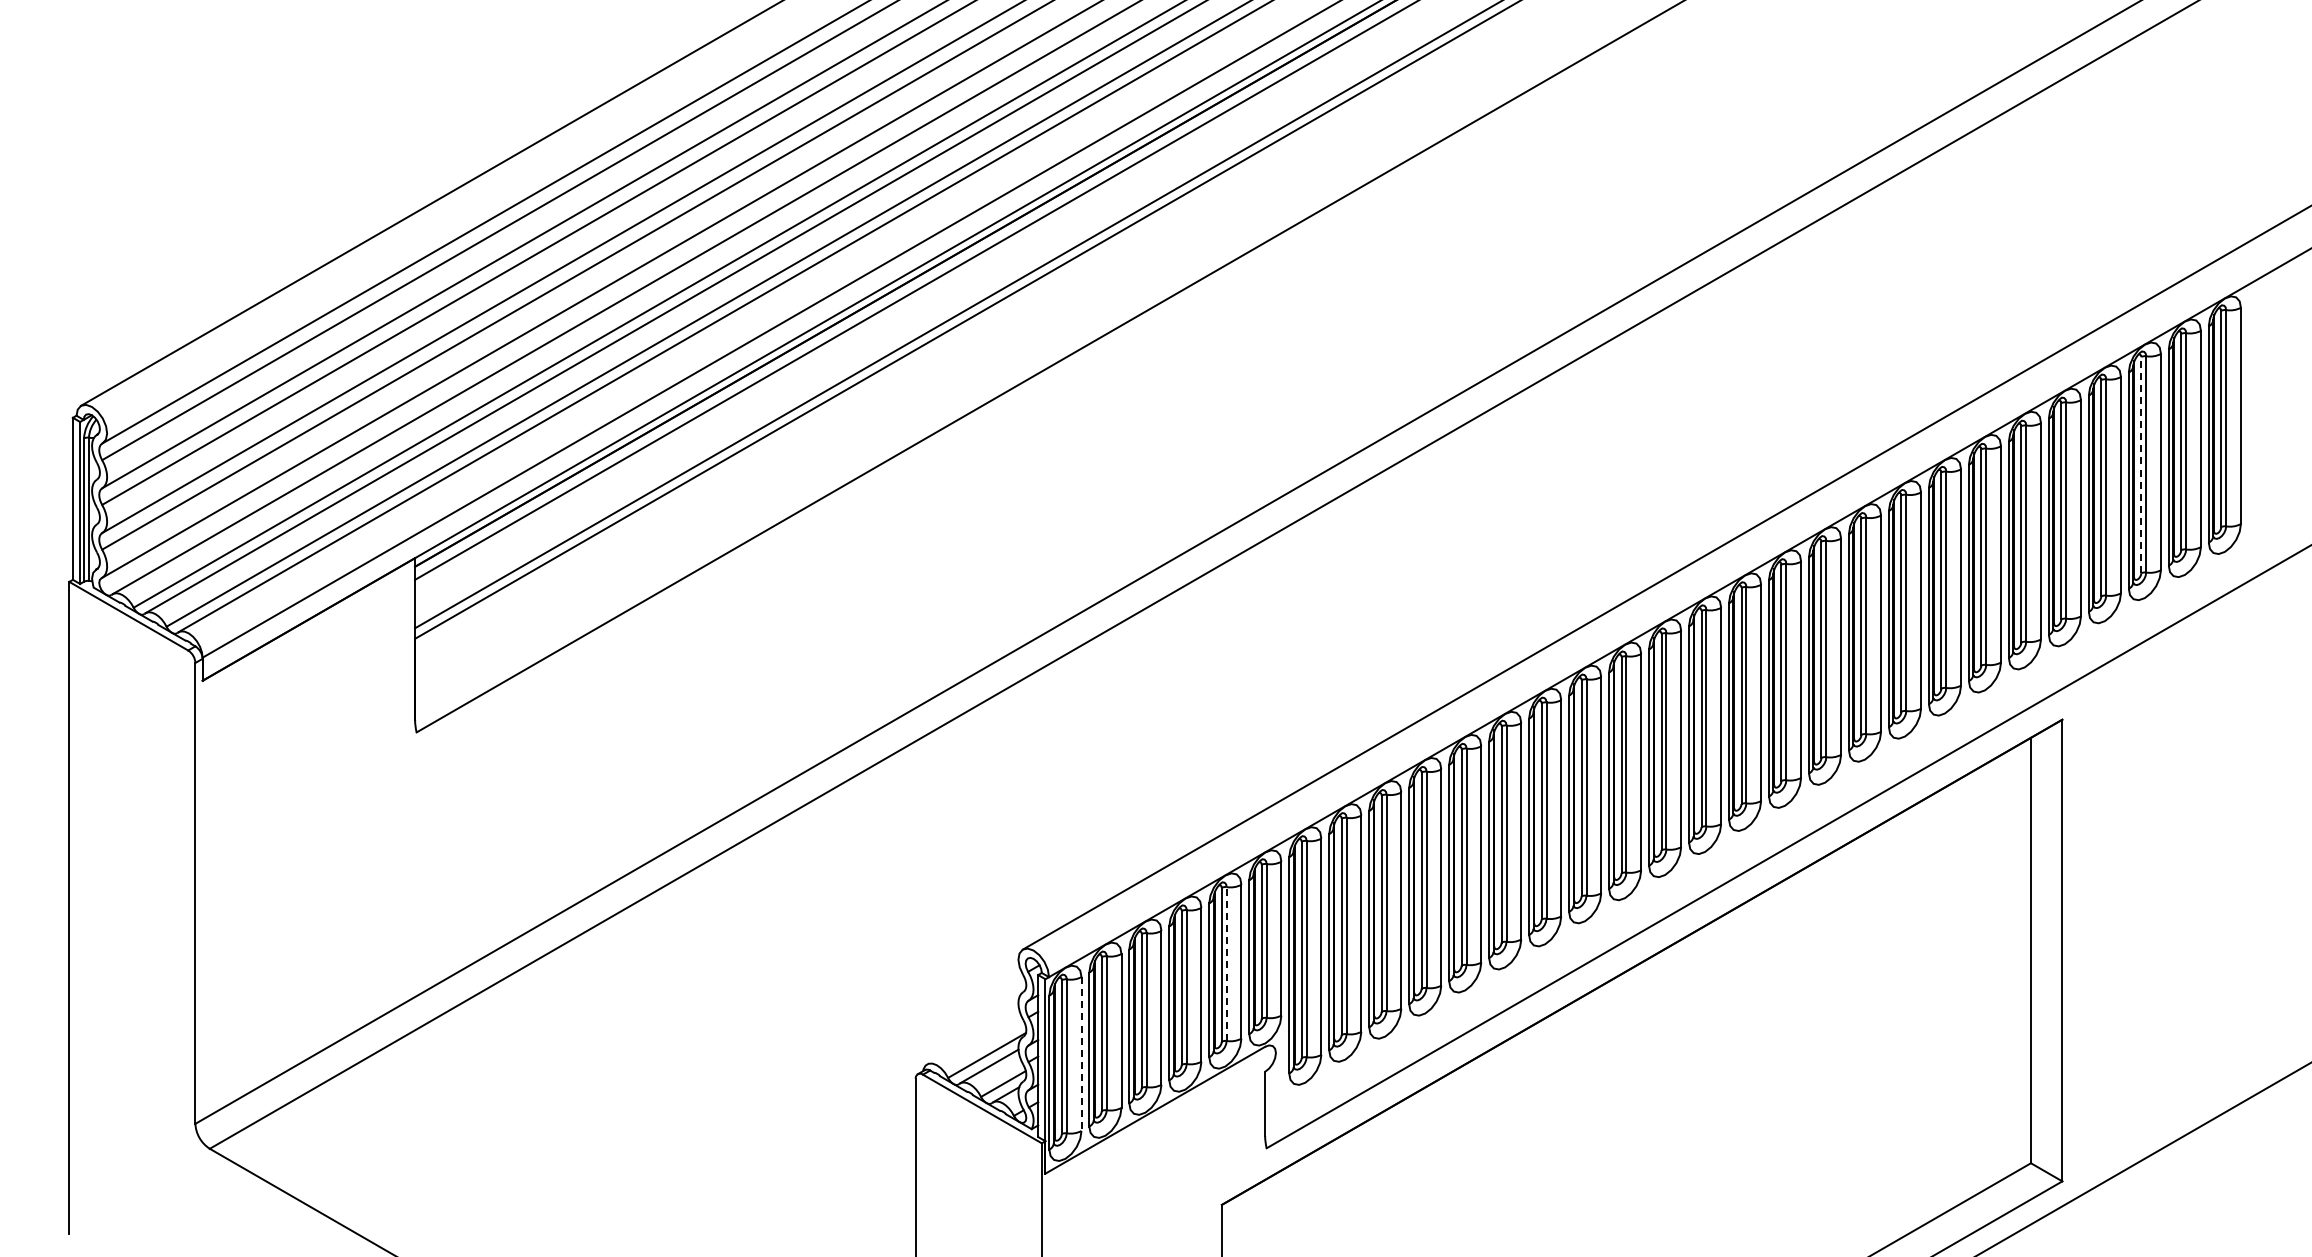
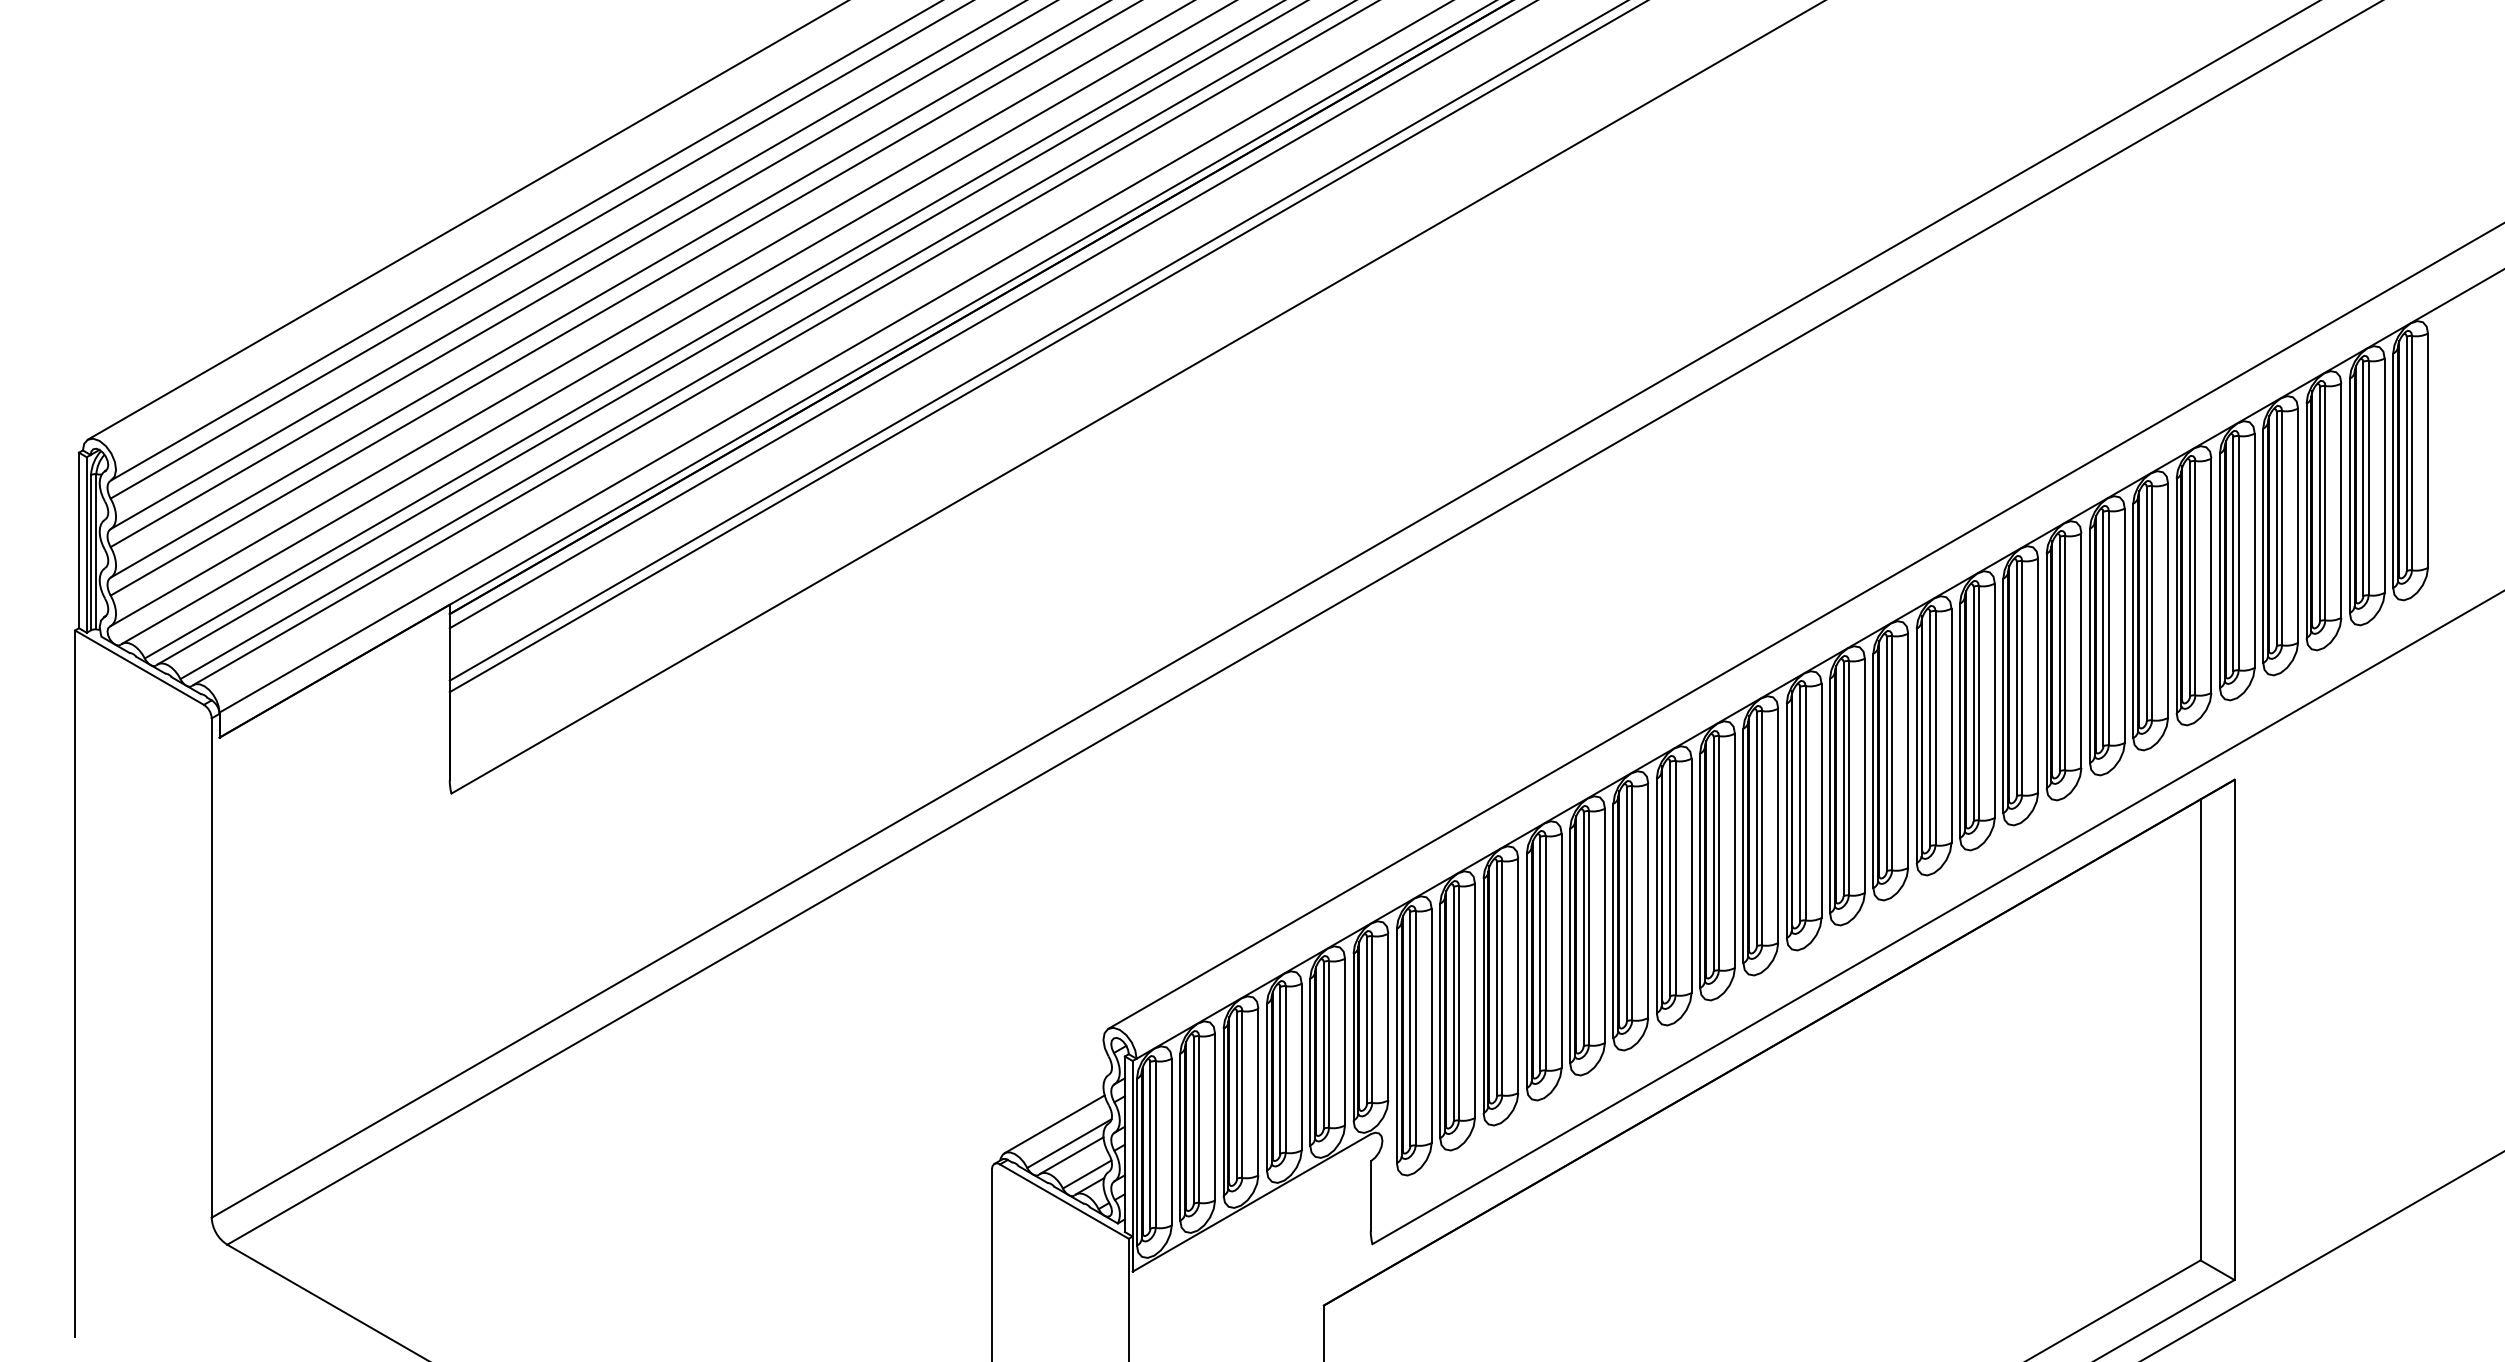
line: (2141, 464) -> (2320, 503), dashed -> solid
line: (1226, 964) -> (1328, 1045), dashed -> solid
line: (973, 1037) -> (1054, 1124), added
line: (1081, 1054) -> (1171, 1142), dashed -> solid

